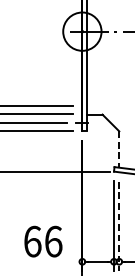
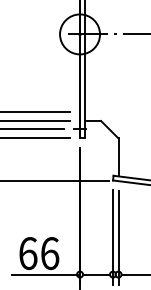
line: (119, 149) -> (118, 157), dashed -> solid
line: (119, 226) -> (118, 237), dashed -> solid
line: (50, 261) -> (46, 274), added

